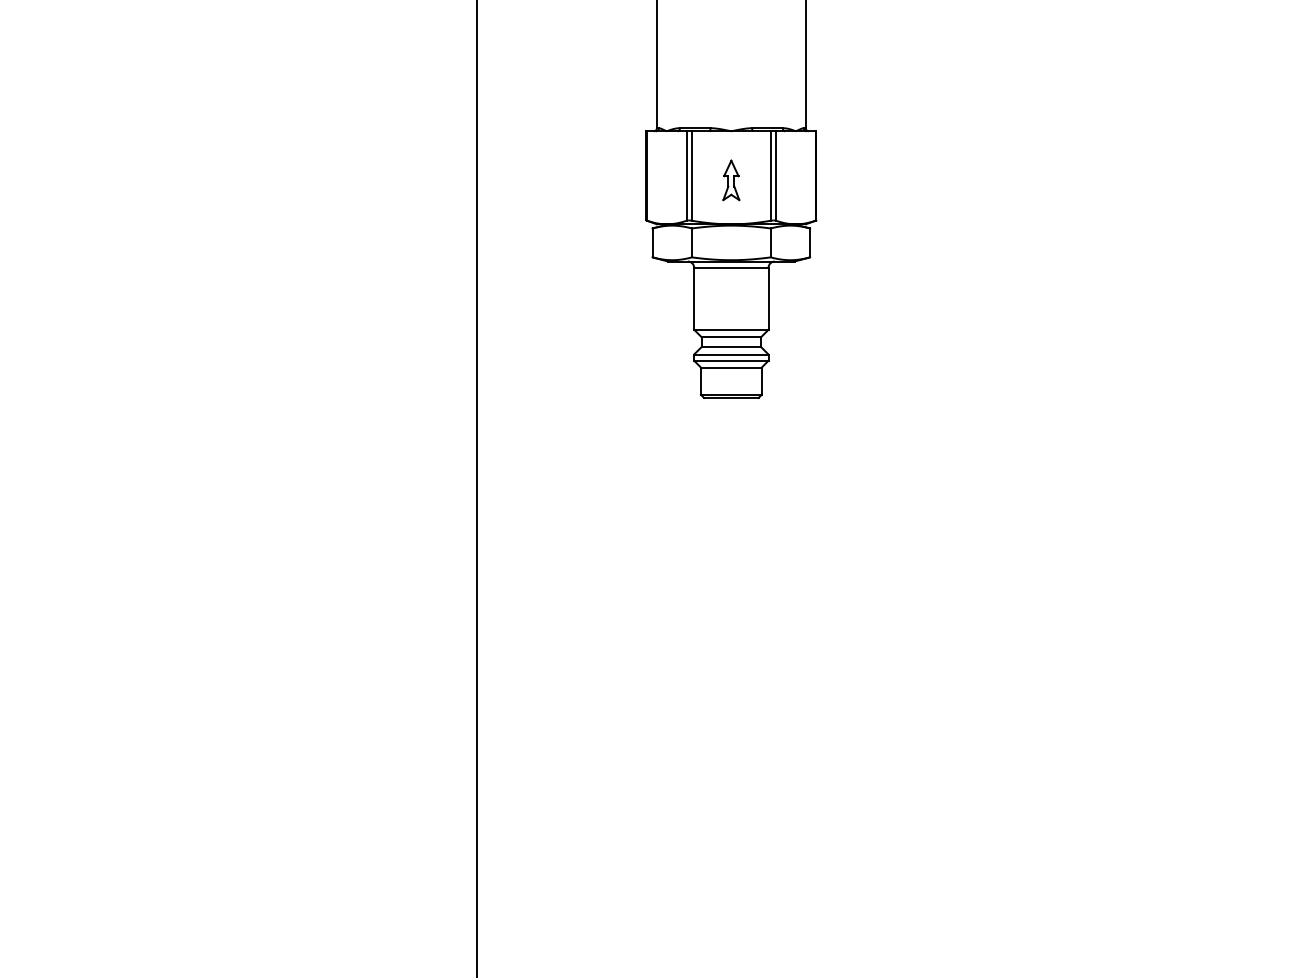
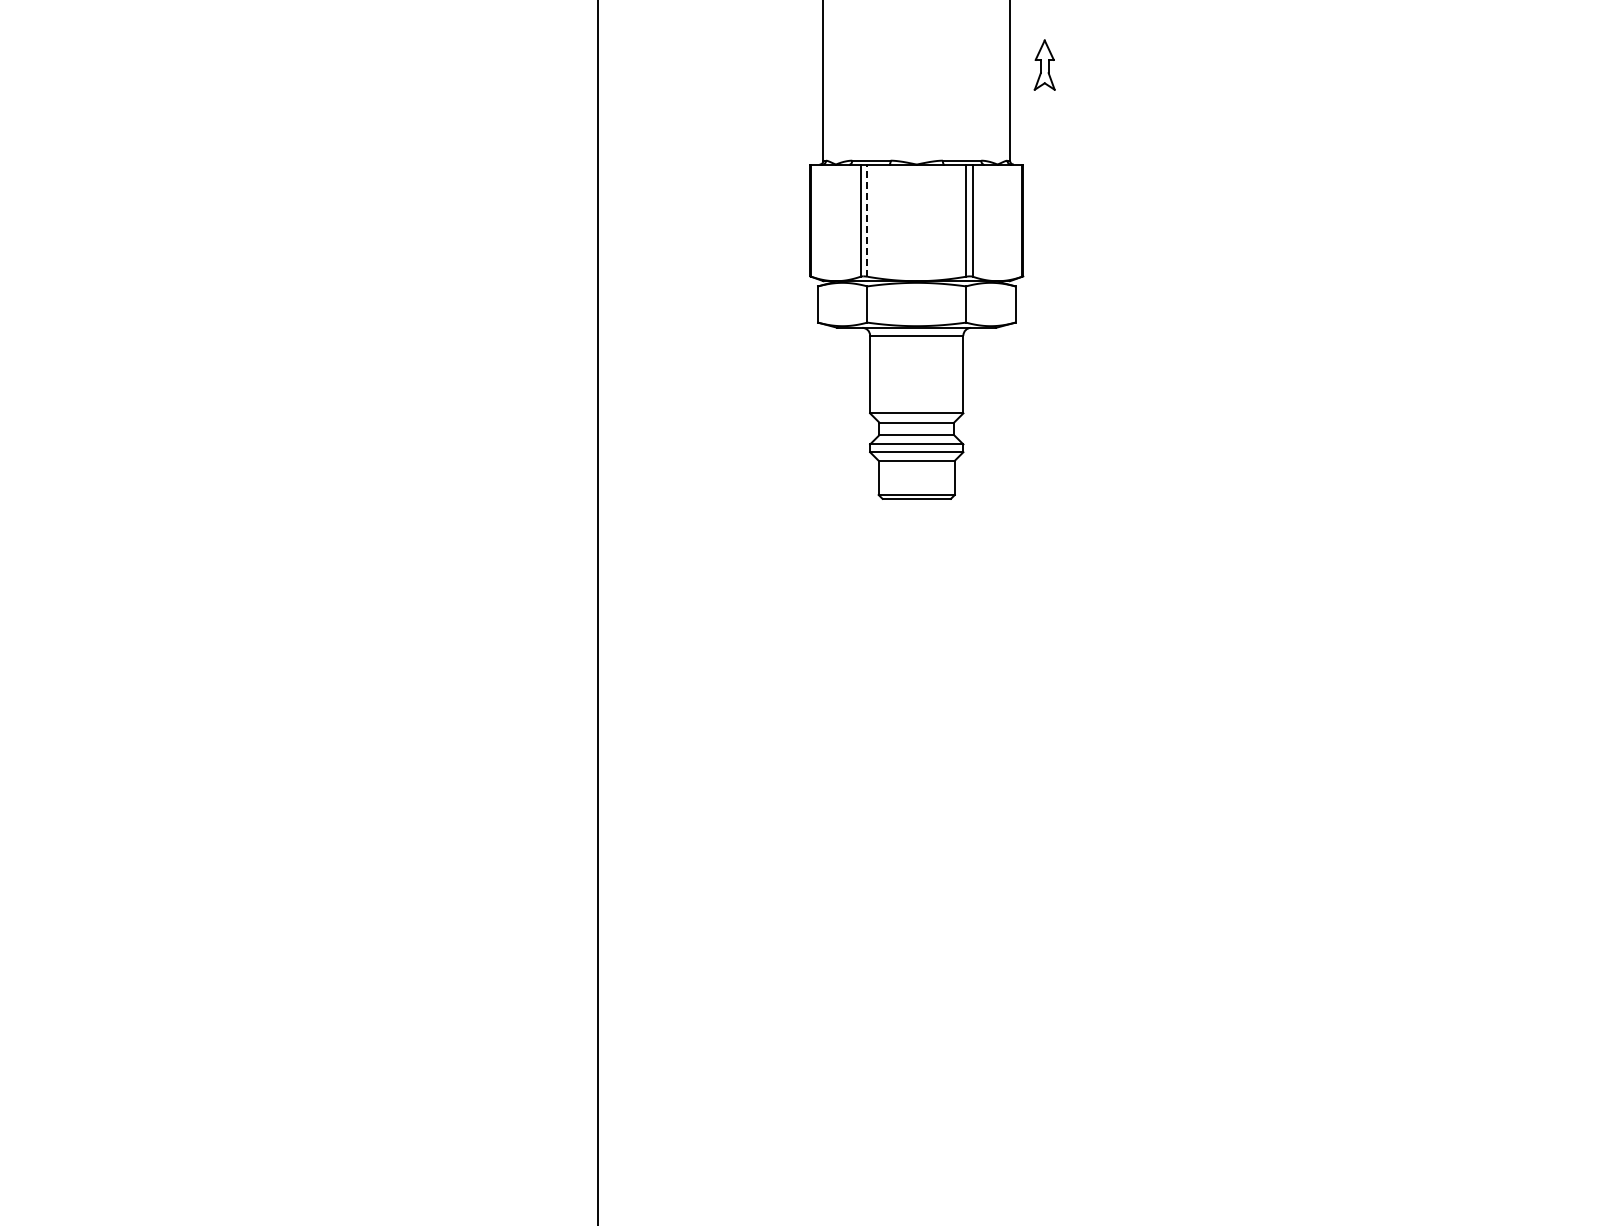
line: (692, 175) -> (867, 220), solid -> dashed
part: (731, 179) -> (1044, 64), moved

